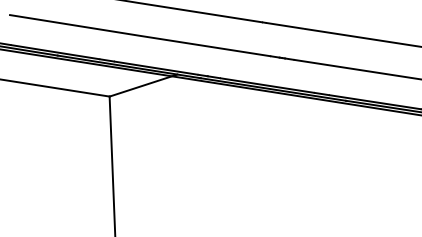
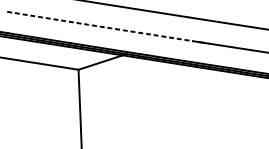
arc: (140, 35) -> (100, 26), solid -> dashed

